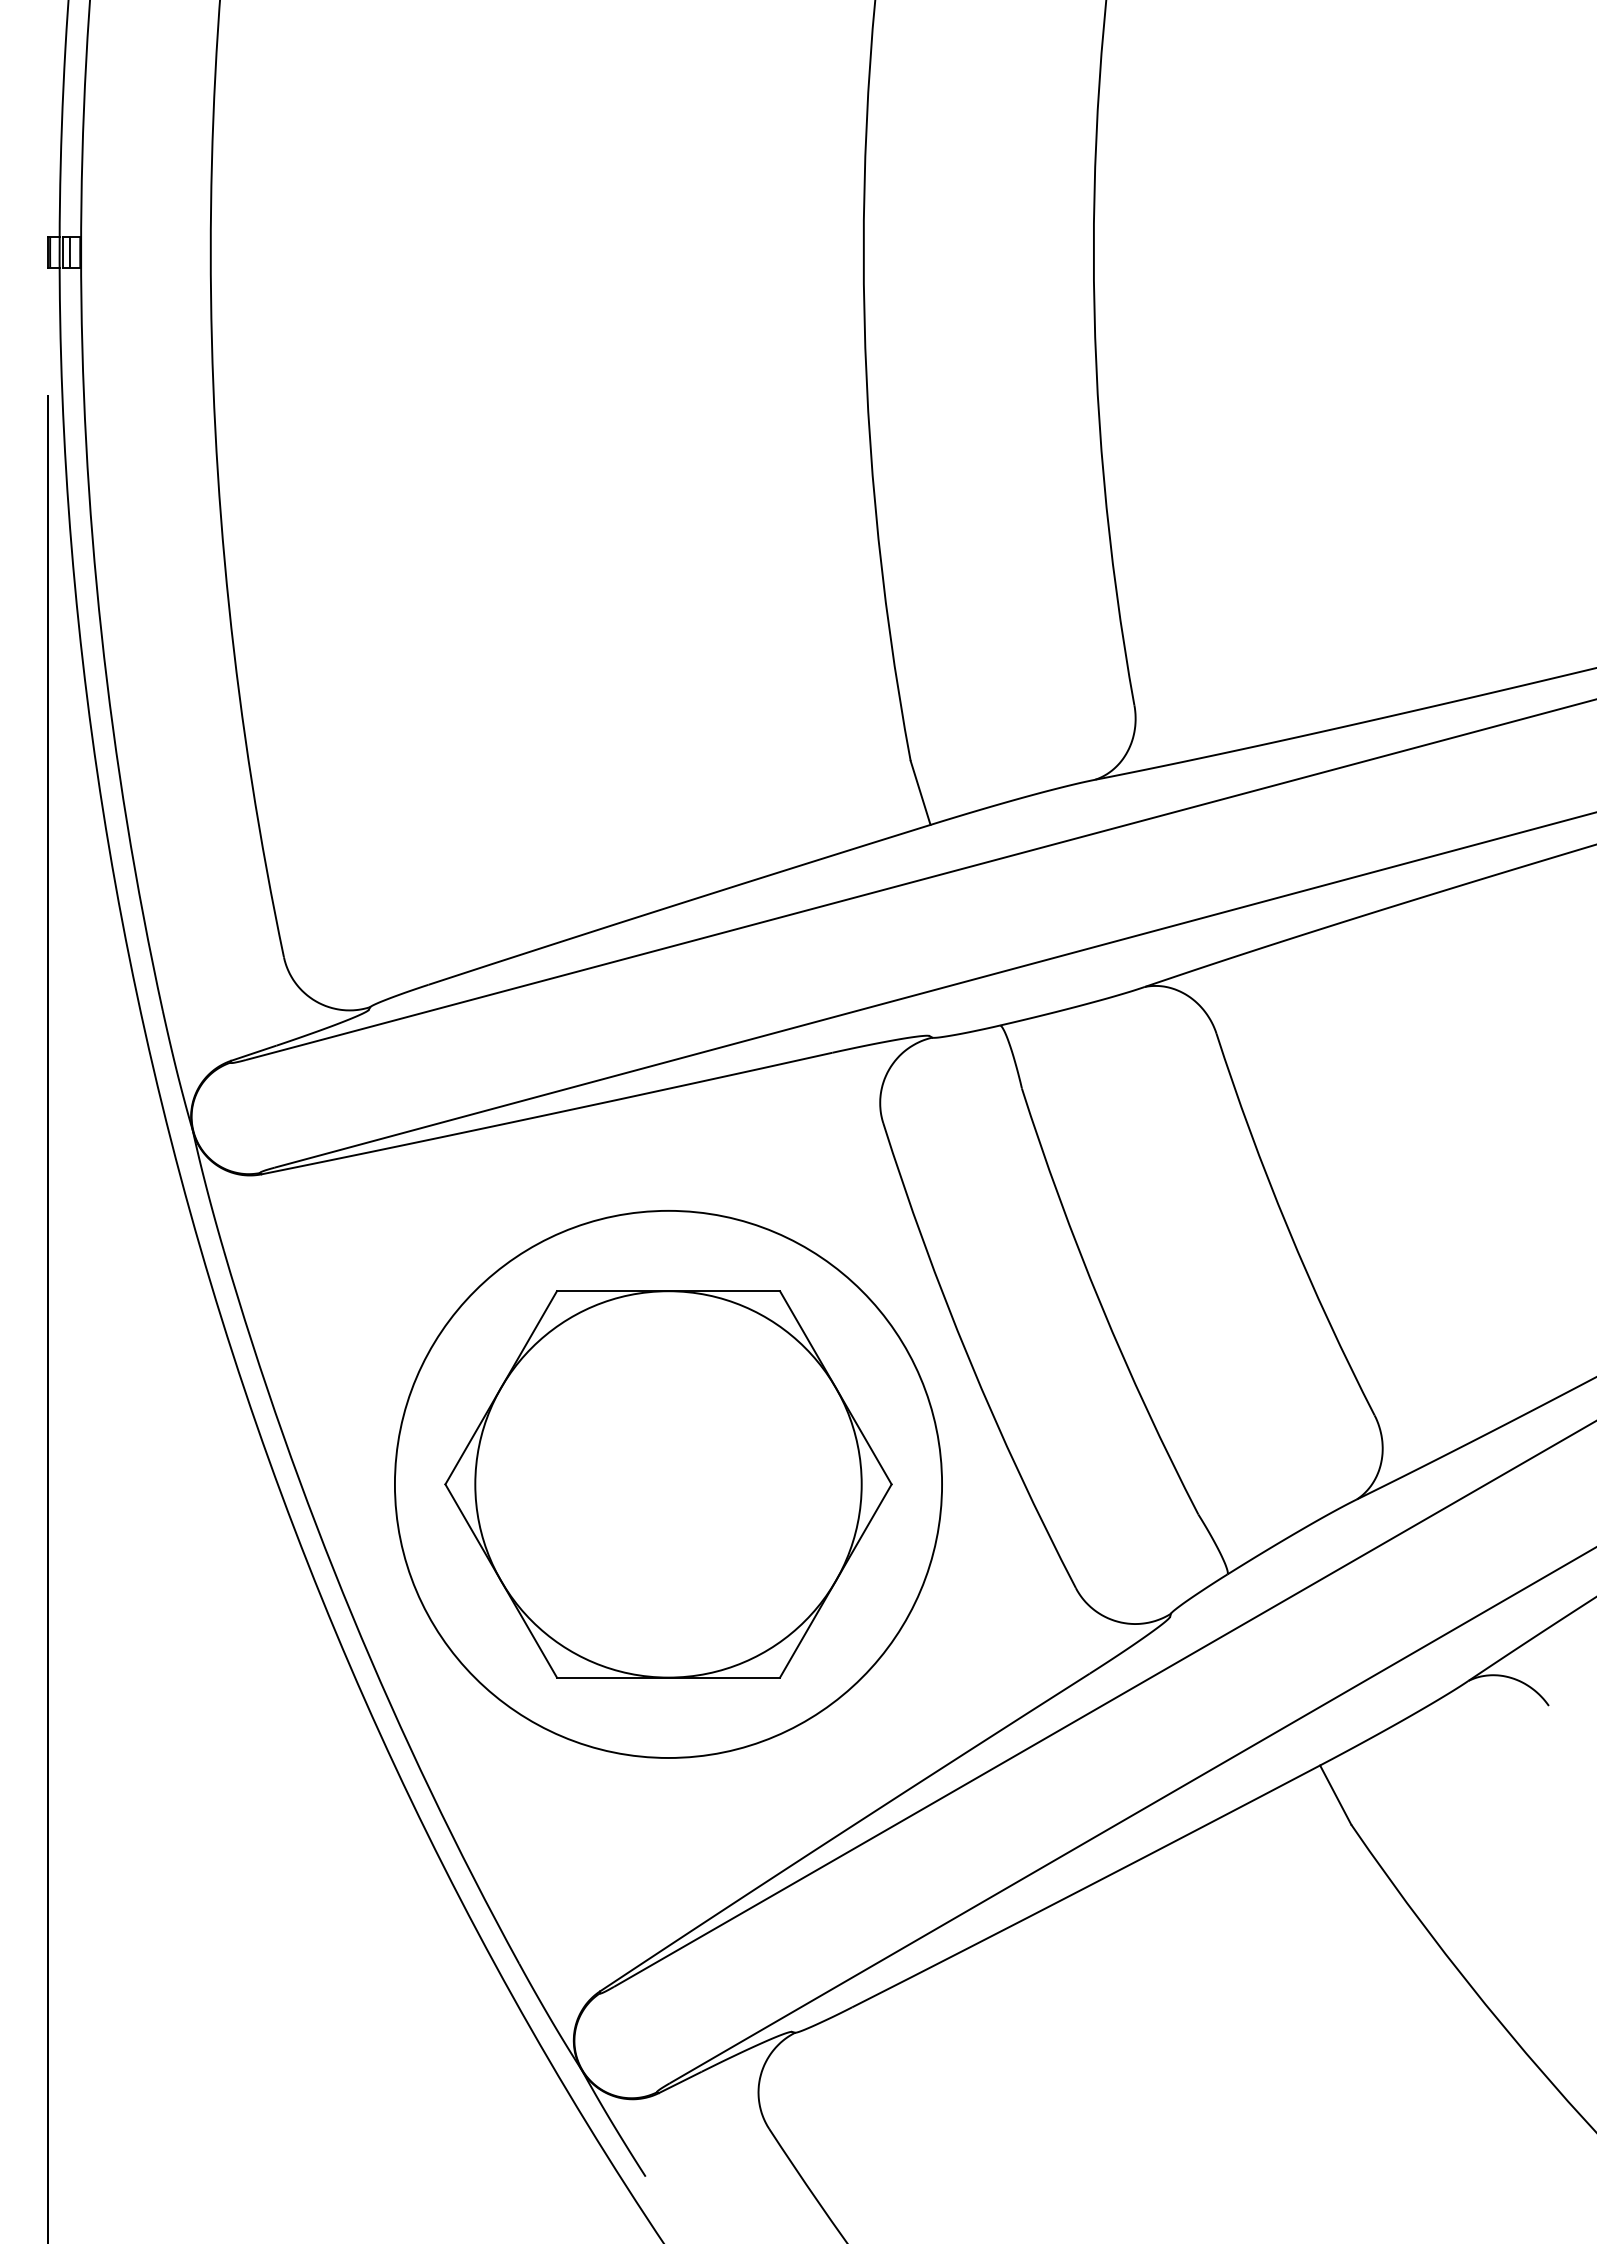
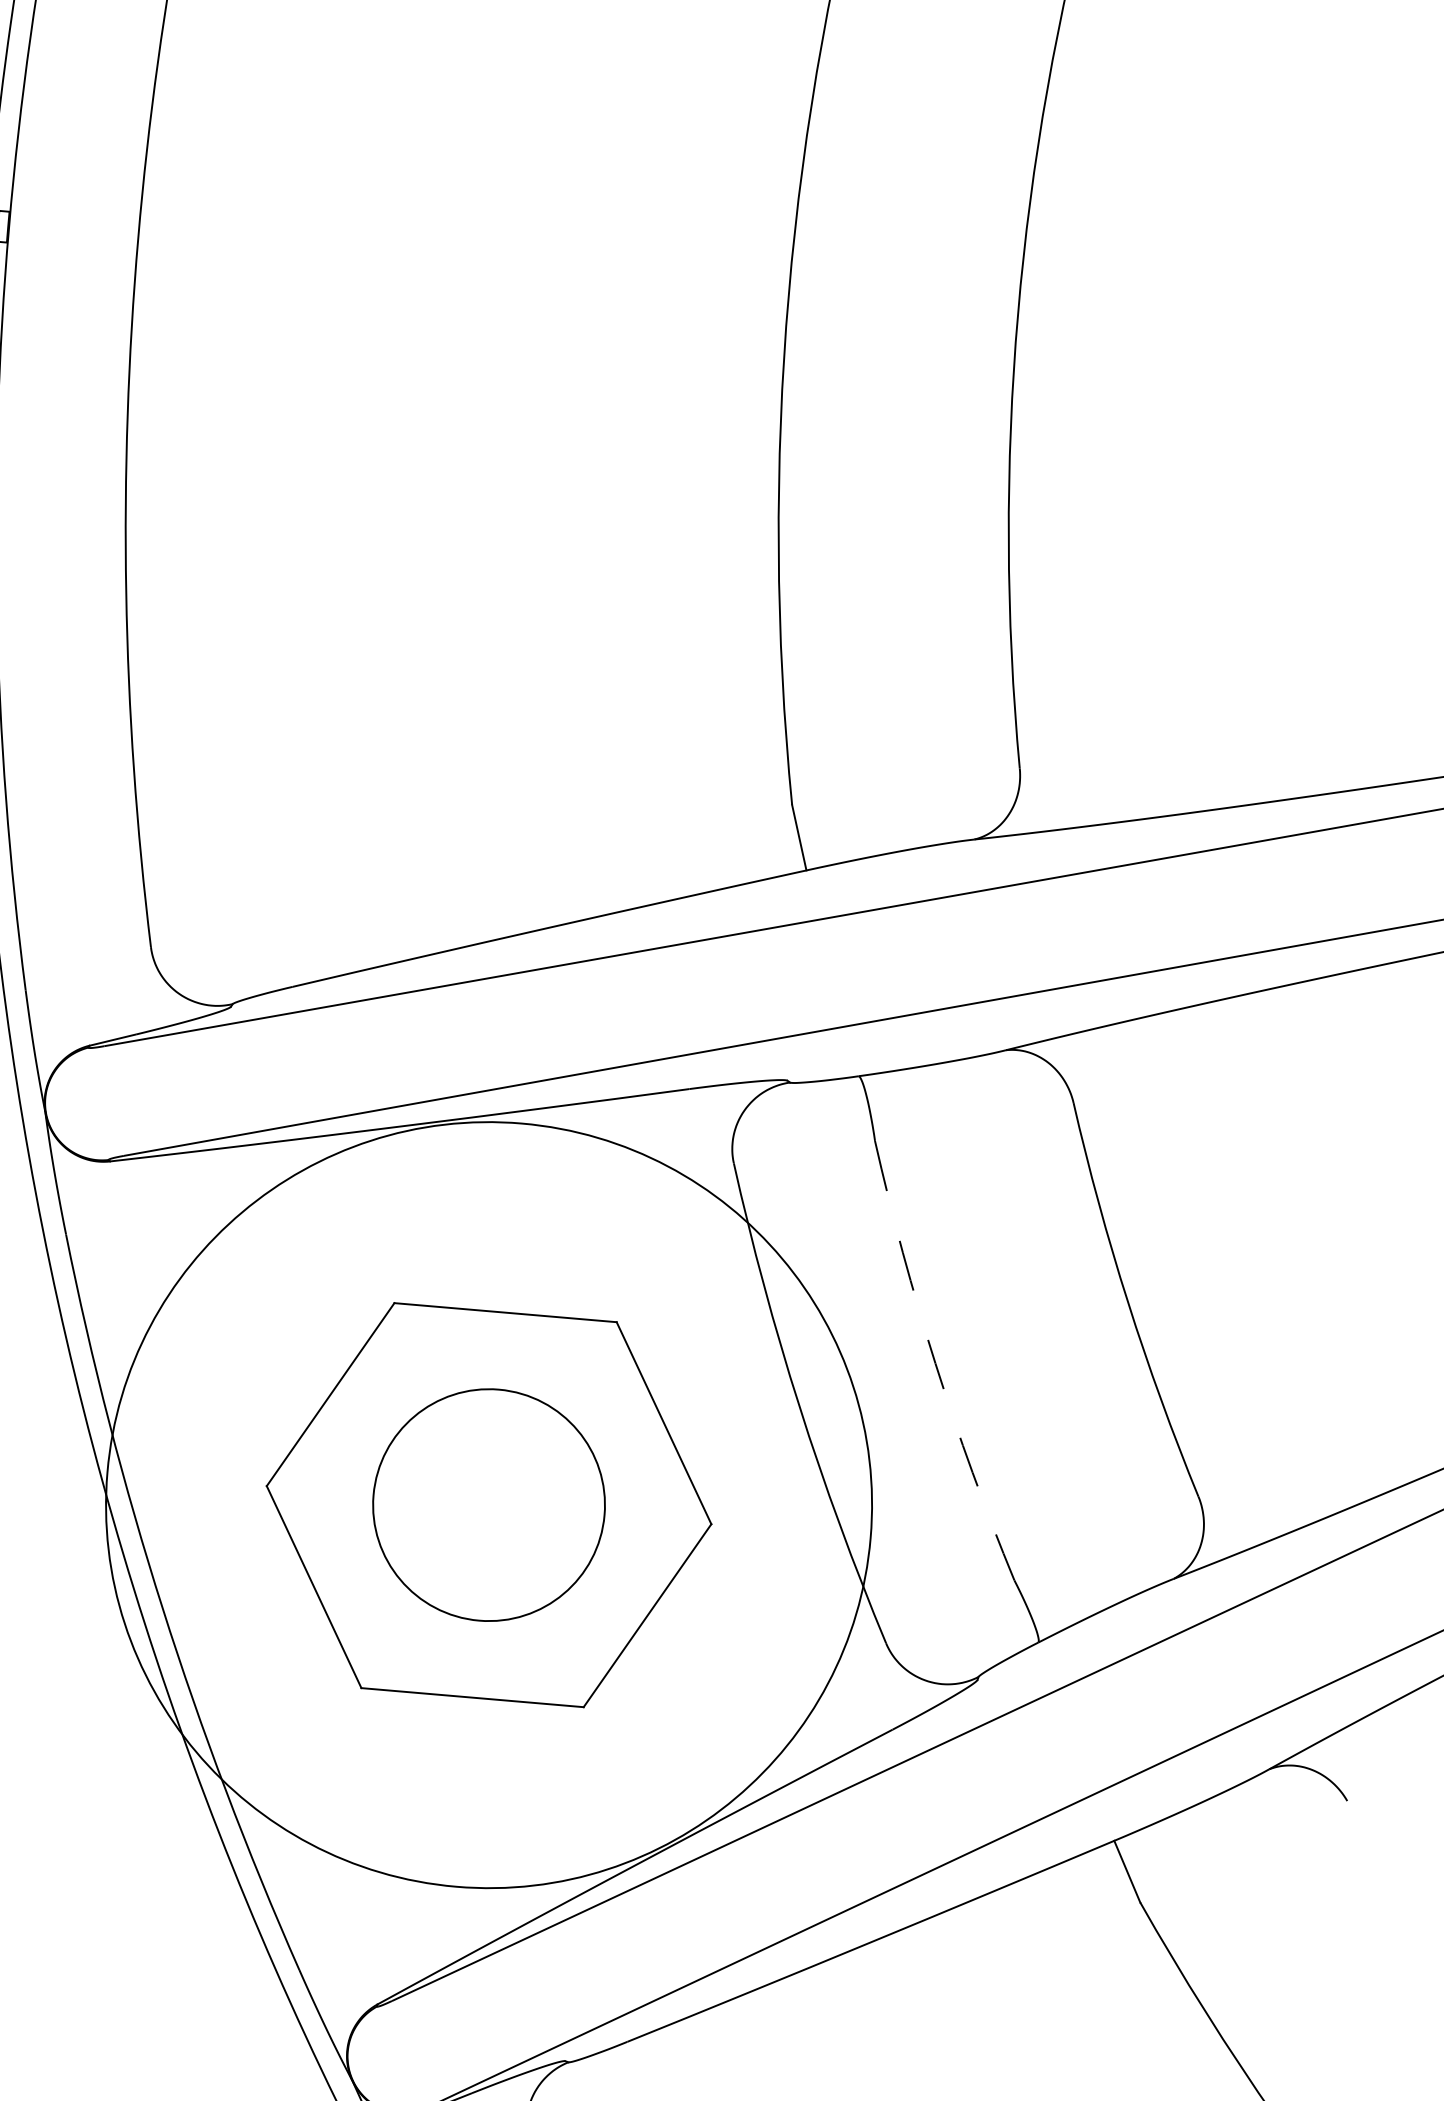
arc: (1101, 1305) -> (935, 1363), solid -> dashed
circle: (668, 1483) -> (489, 1504), size x1.4
circle: (668, 1484) -> (489, 1505), size x0.6

